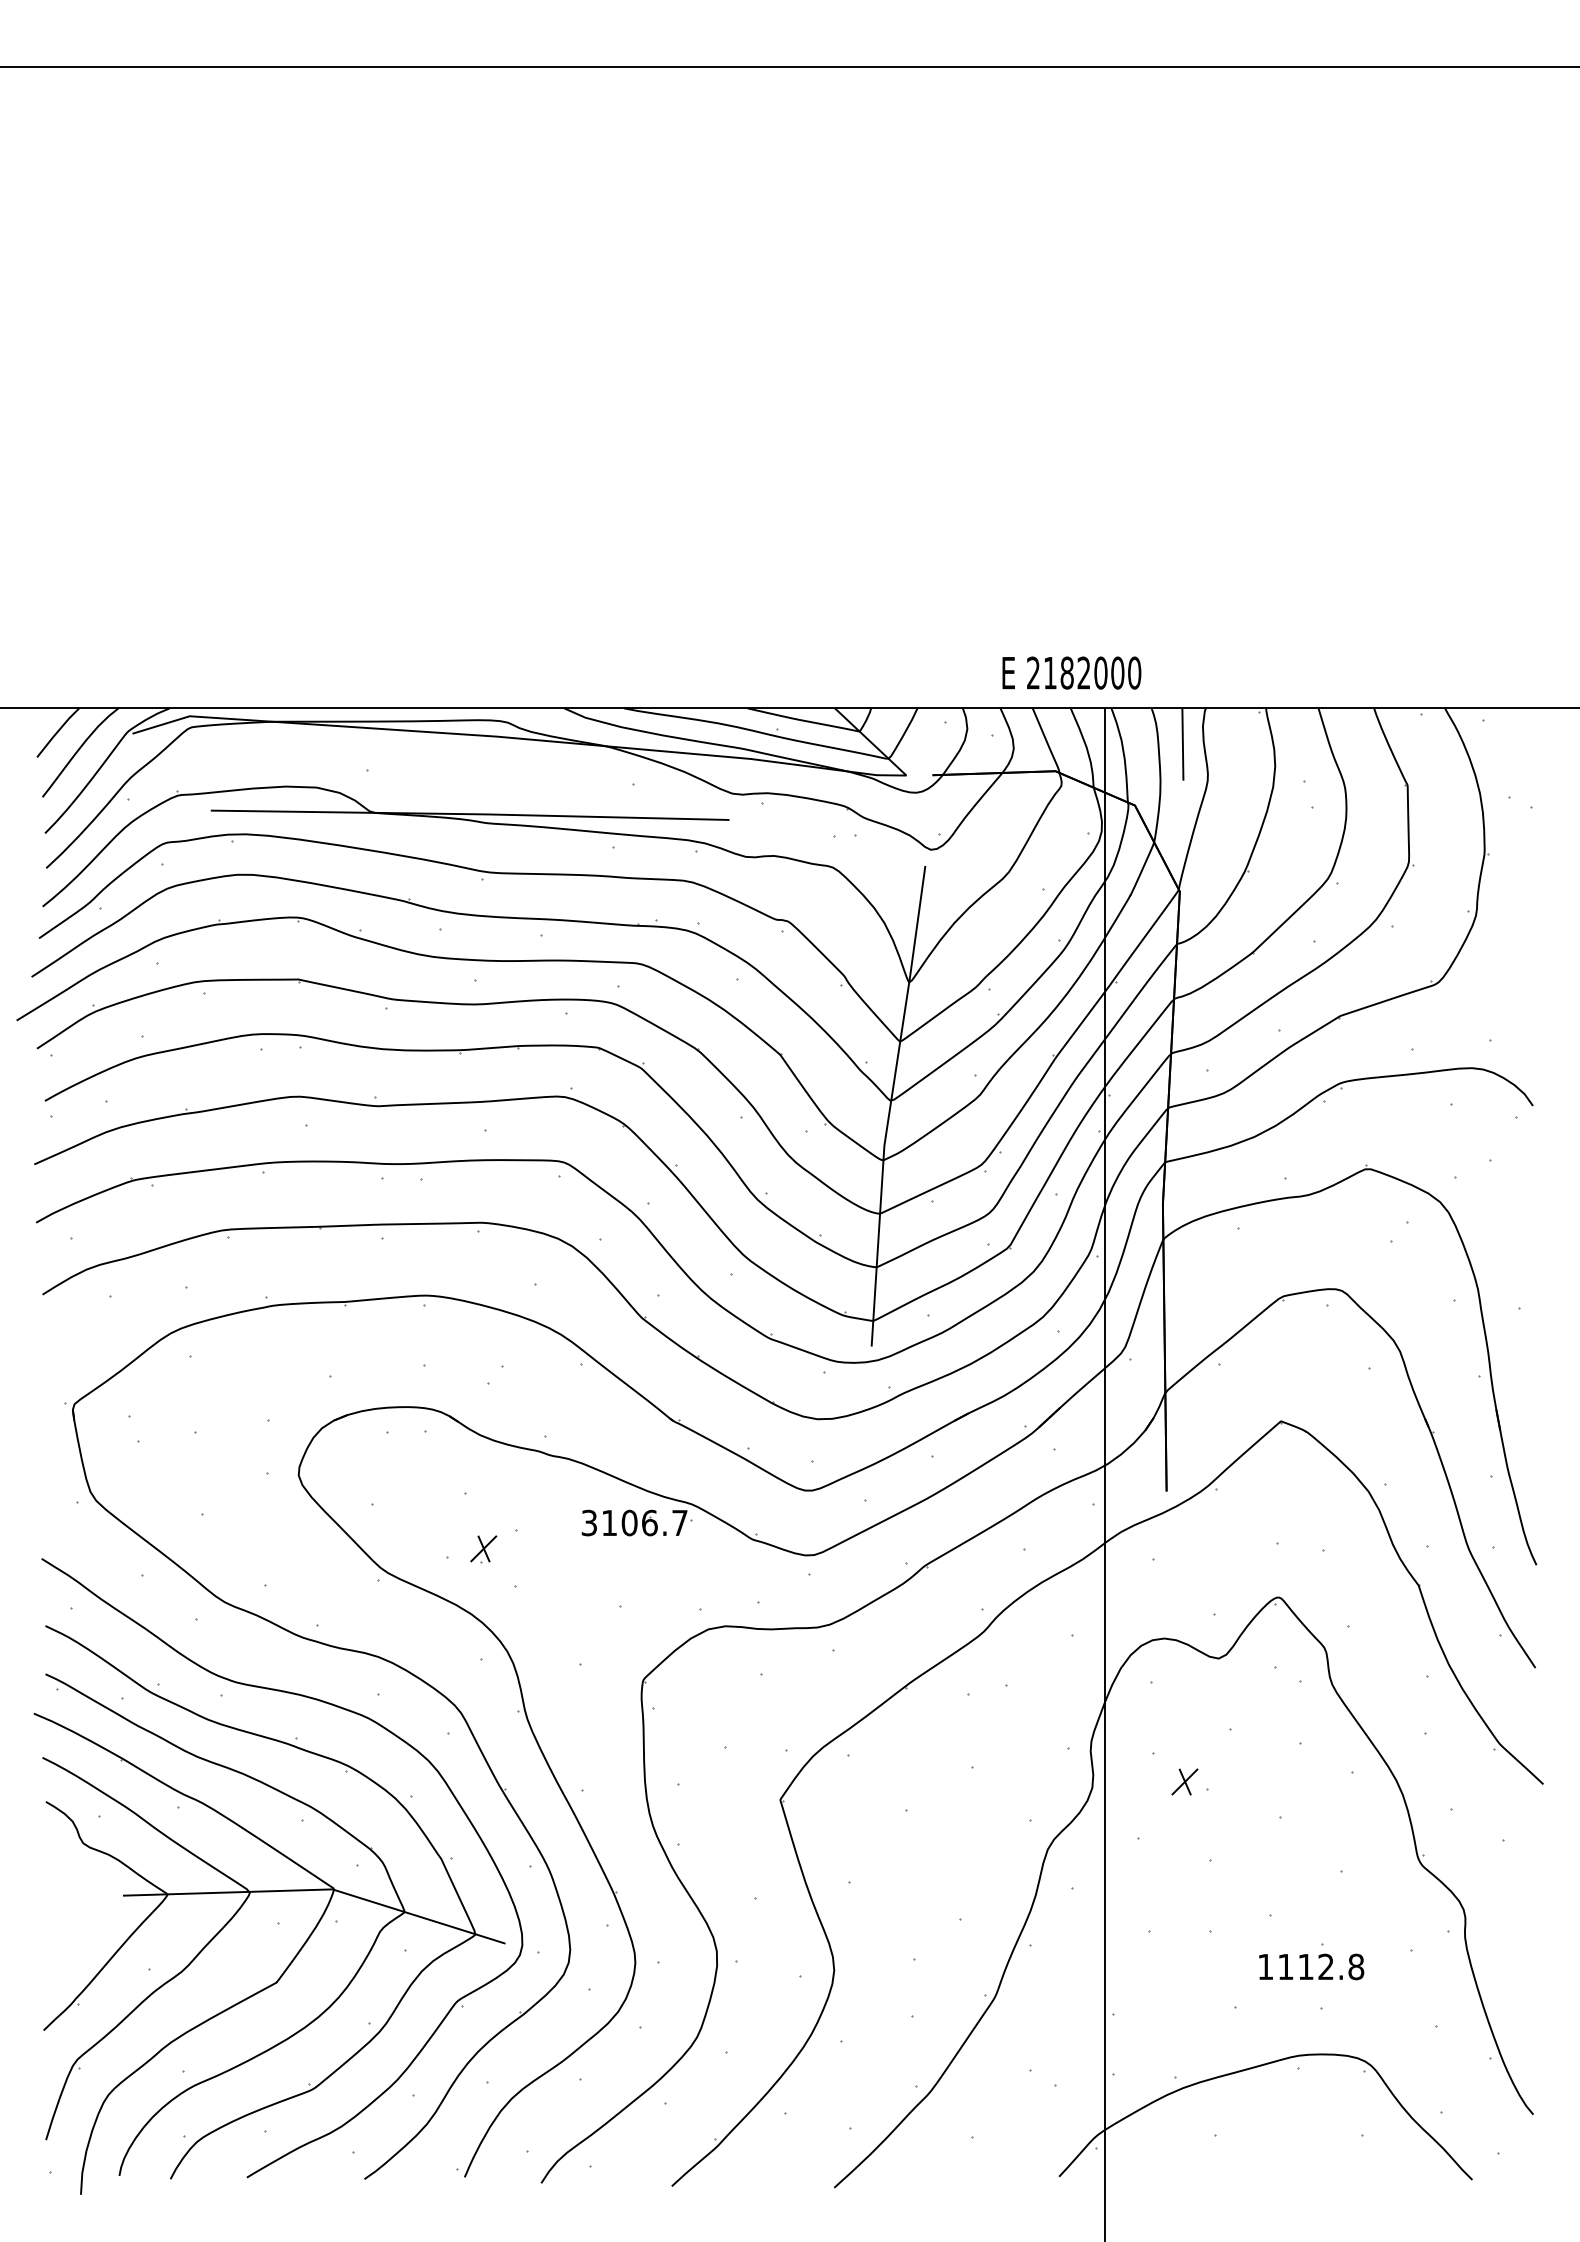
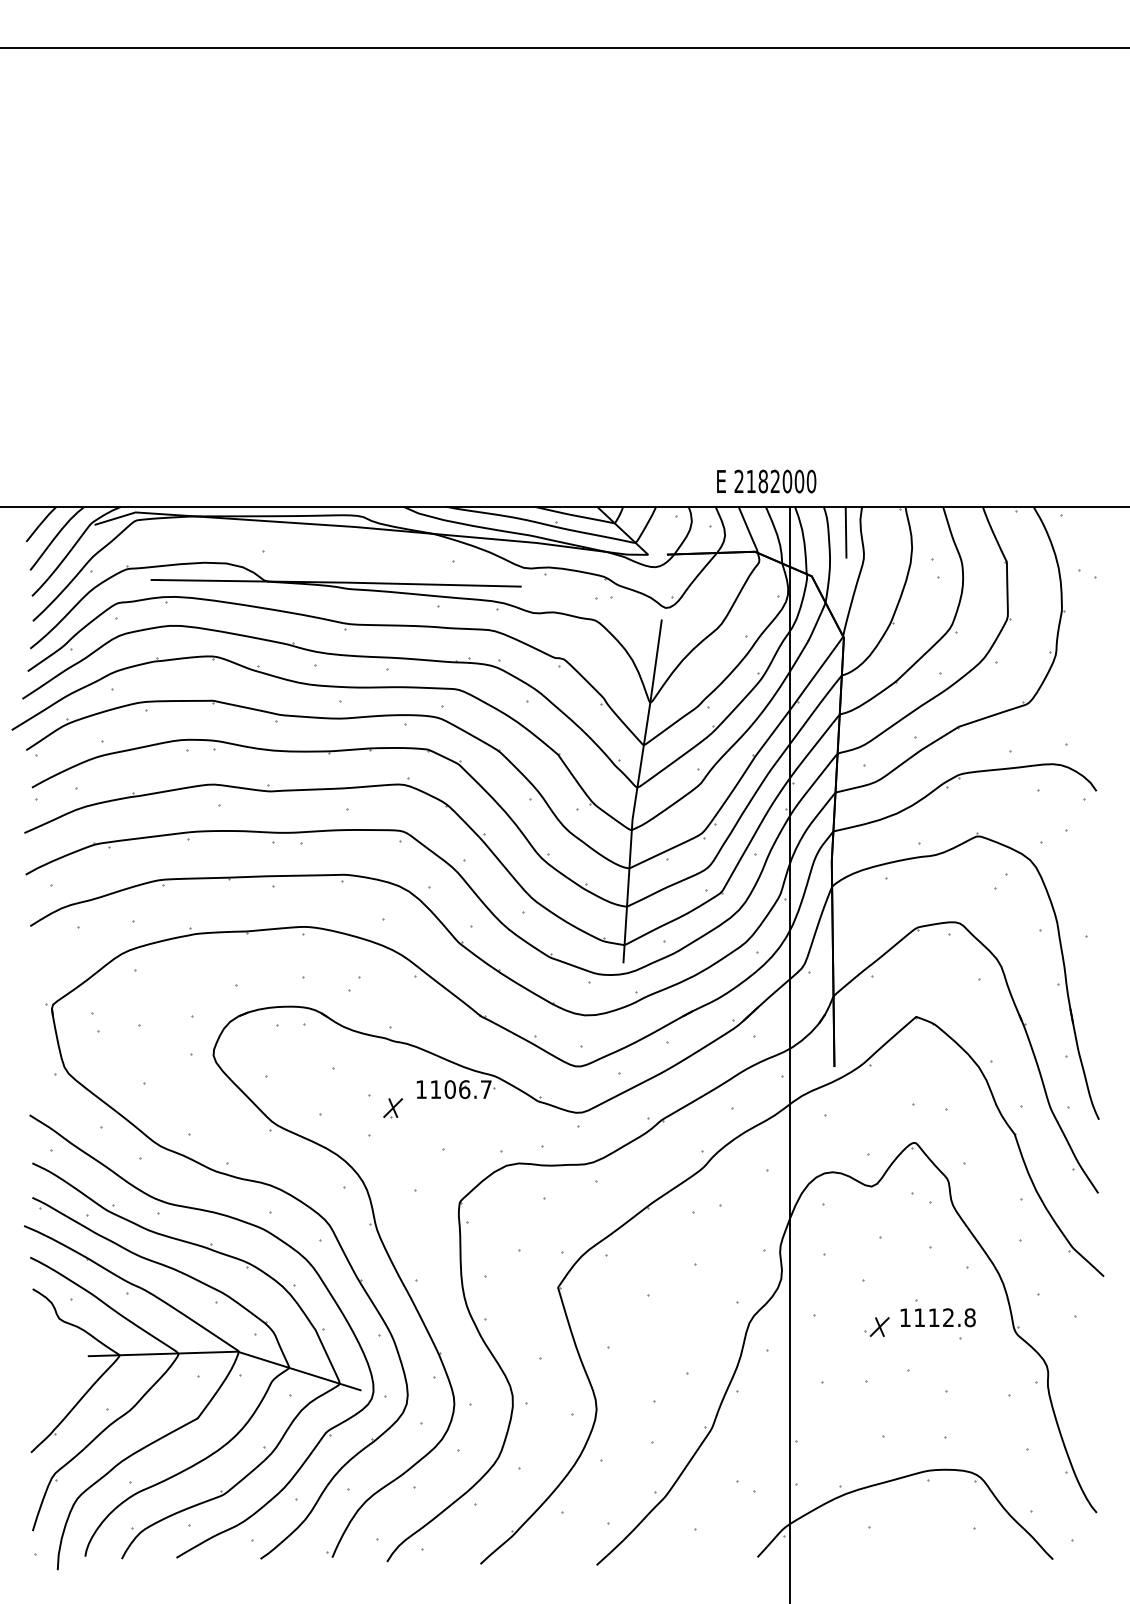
text: (588, 1522) -> (420, 1089), 3106.7 -> 1106.7
part: (483, 1549) -> (392, 1108), moved
part: (1184, 1781) -> (879, 1326), moved
text: (1311, 1966) -> (938, 1317), moved

